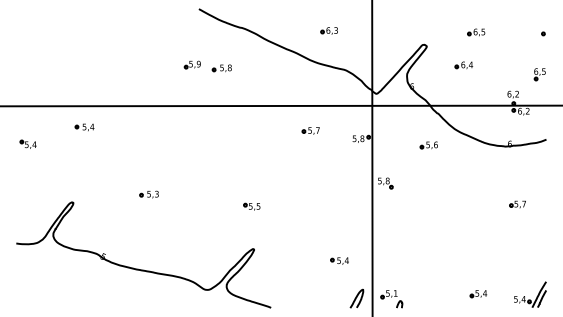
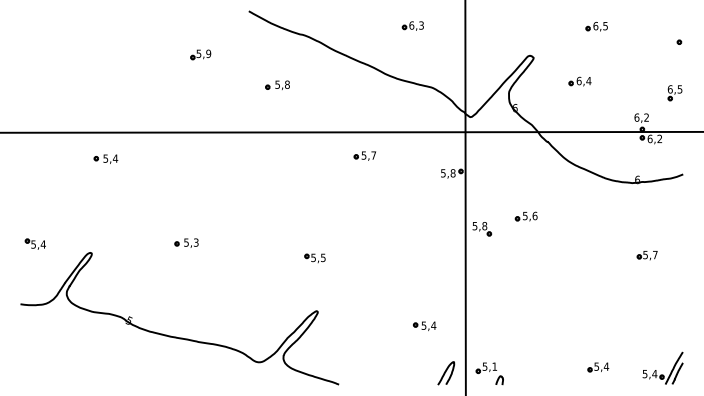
part: (328, 30) -> (412, 25), moved
part: (476, 32) -> (597, 26), moved
part: (191, 64) -> (199, 54), moved
part: (310, 130) -> (364, 155), moved
part: (27, 143) -> (34, 243), moved
part: (428, 145) -> (525, 216), moved

